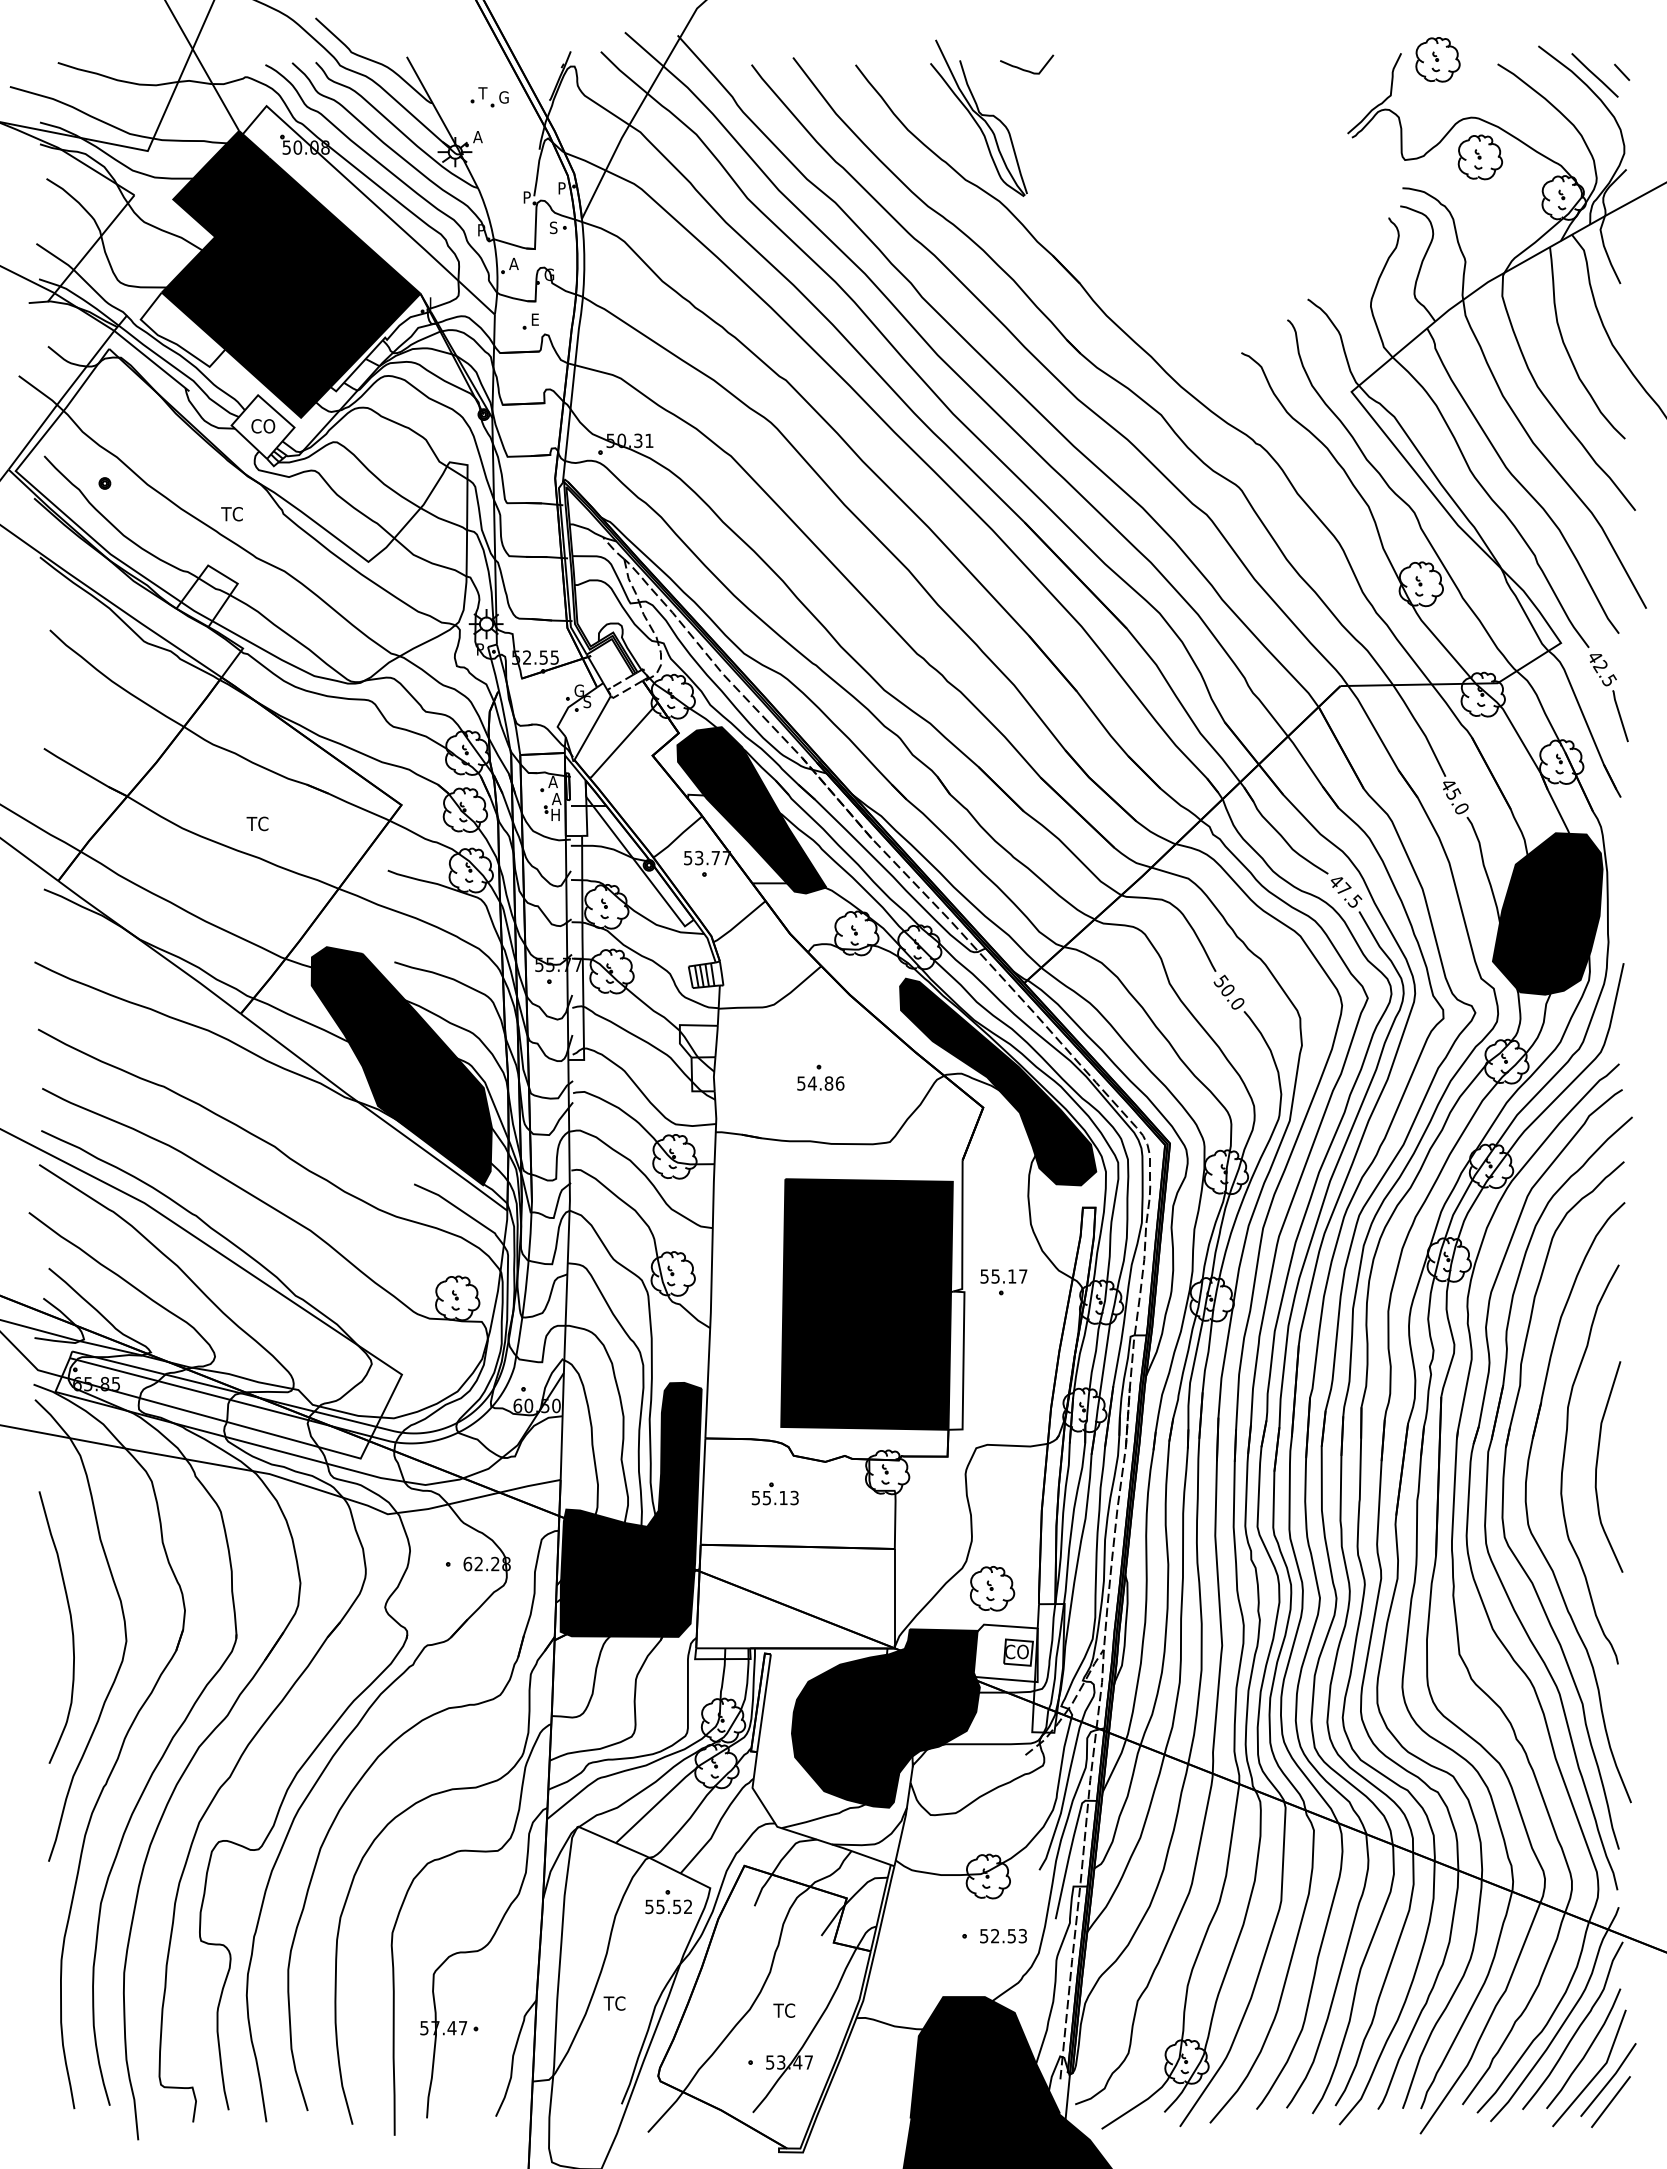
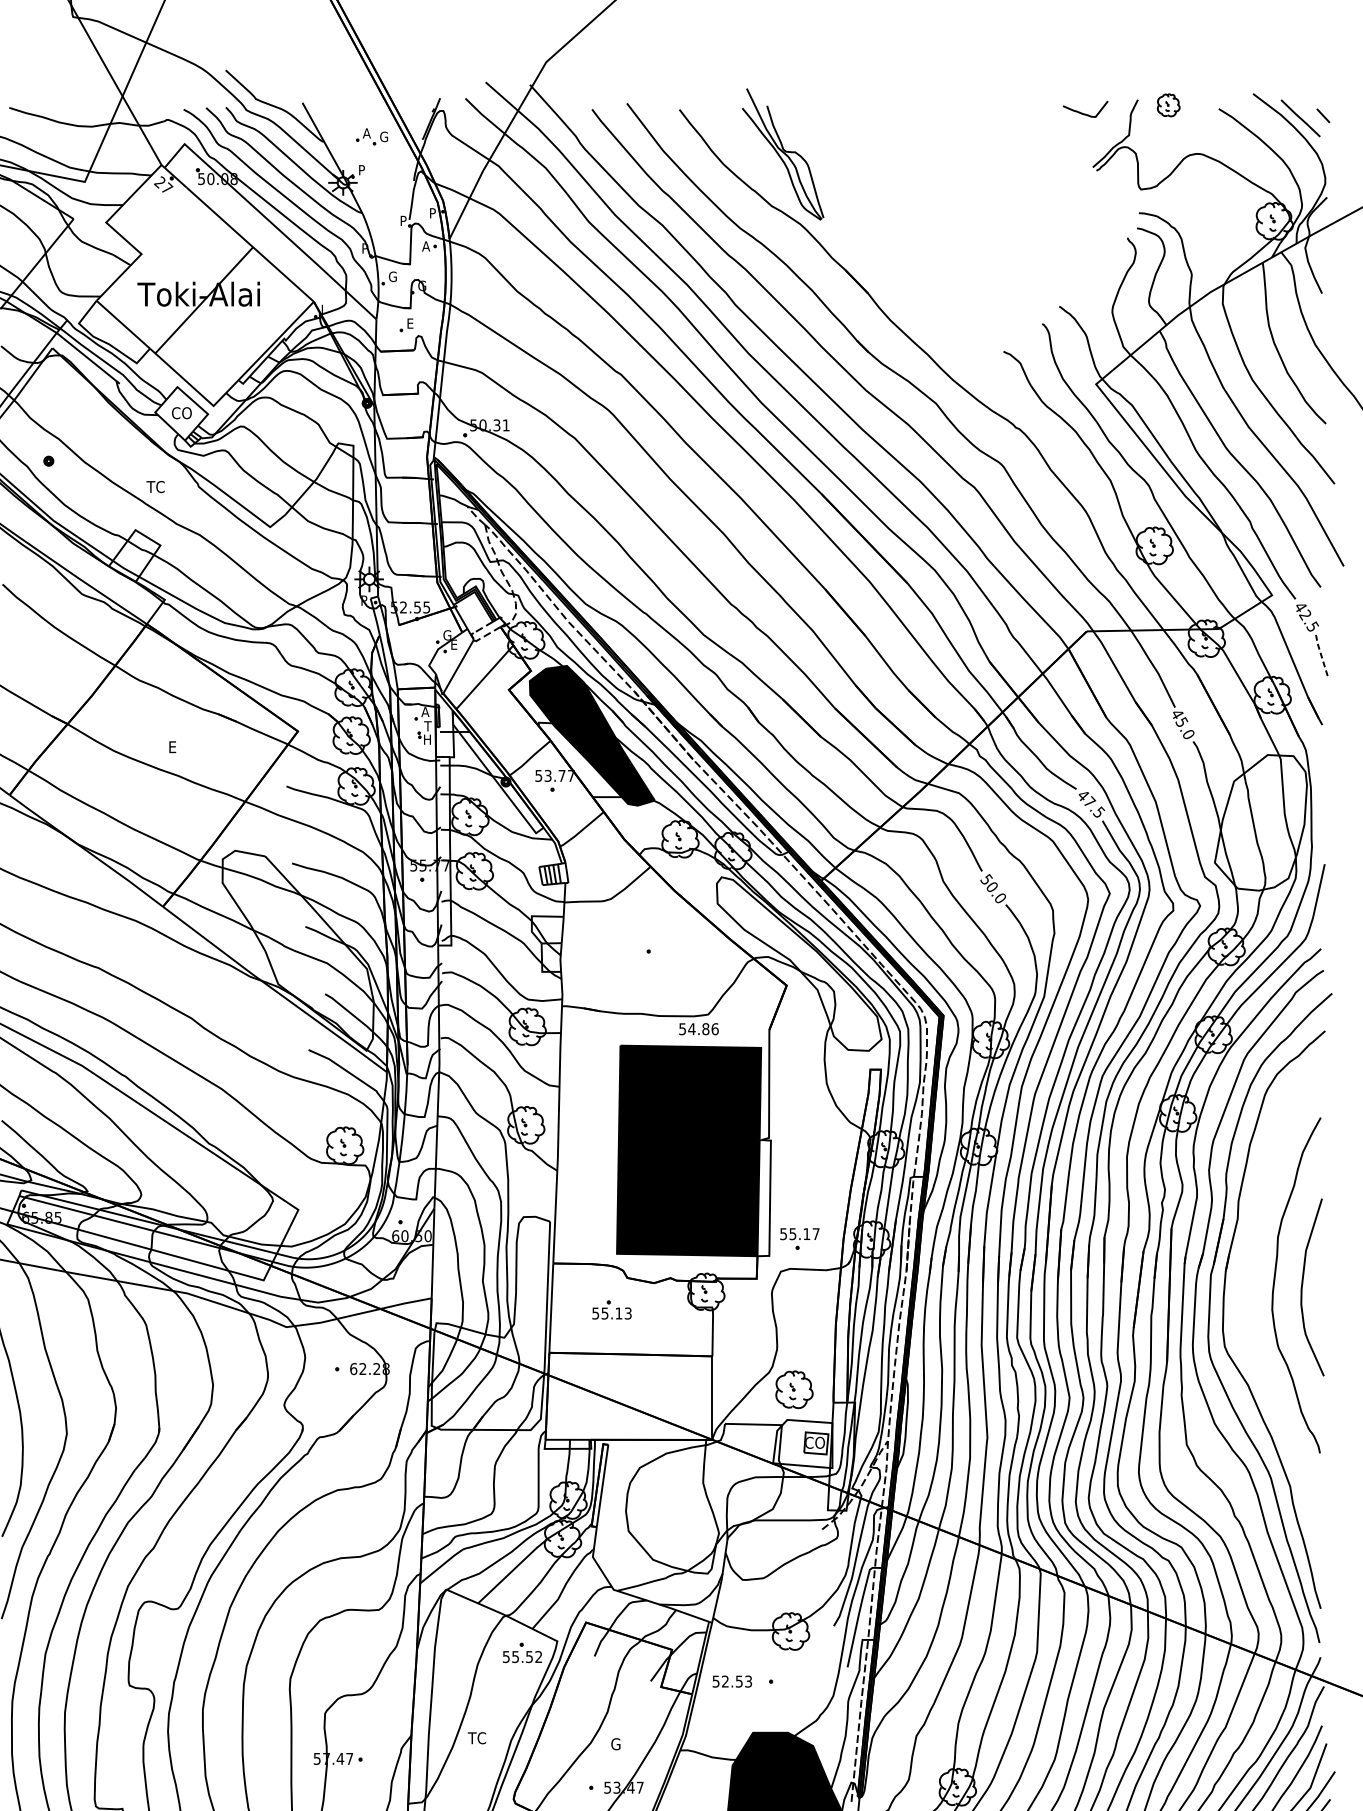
part: (1437, 59) -> (1168, 105), size x0.6
curve: (1025, 69) -> (1084, 113), moved
text: (483, 93) -> (366, 133), T -> A
text: (477, 137) -> (361, 170), A -> P
part: (1480, 157) -> (1204, 187), removed
text: (553, 227) -> (425, 246), S -> A
text: (514, 263) -> (392, 276), A -> G
fill: (290, 273) -> (204, 284), removed
text: (587, 701) -> (454, 644), S -> E
line: (1619, 715) -> (1321, 656), solid -> dashed
text: (556, 799) -> (428, 726), A -> T
text: (257, 823) -> (177, 746), TC -> E
fill: (1547, 913) -> (1260, 822), removed
fill: (401, 1066) -> (297, 951), removed
fill: (998, 1081) -> (799, 963), removed
text: (820, 1083) -> (698, 1029), moved
part: (1003, 1282) -> (799, 1239), moved
part: (1527, 1505) -> (1243, 1319), removed
fill: (630, 1509) -> (490, 1323), removed
fill: (885, 1718) -> (704, 1498), removed
text: (1003, 1936) -> (732, 1681), moved
text: (784, 2010) -> (619, 1744), TC -> G

